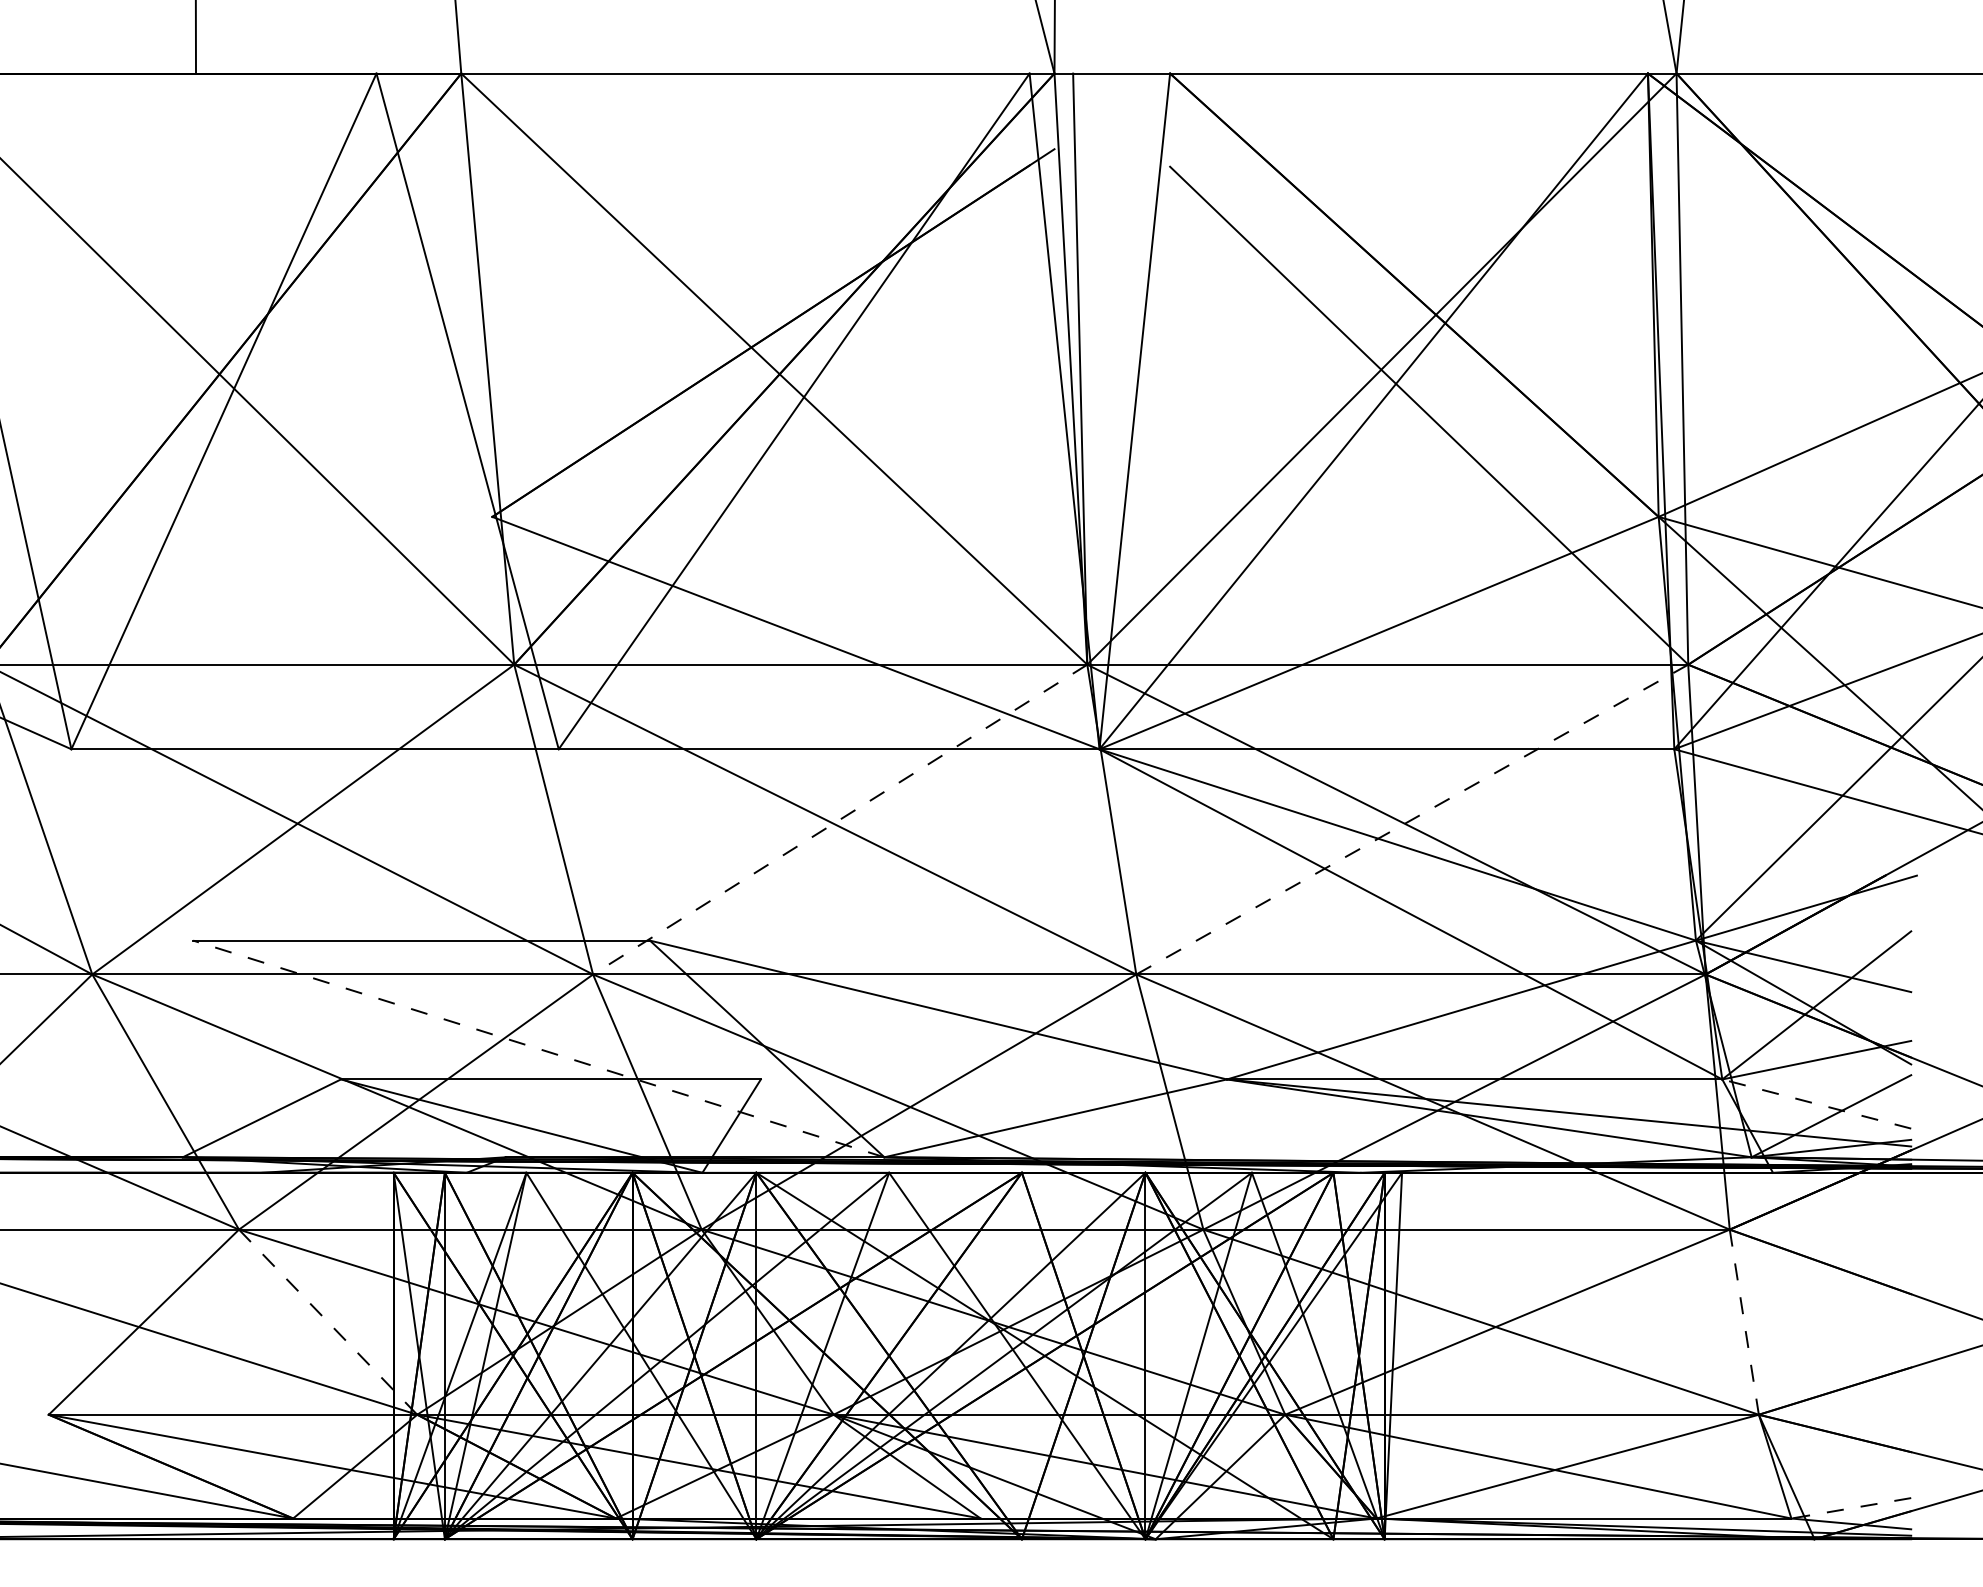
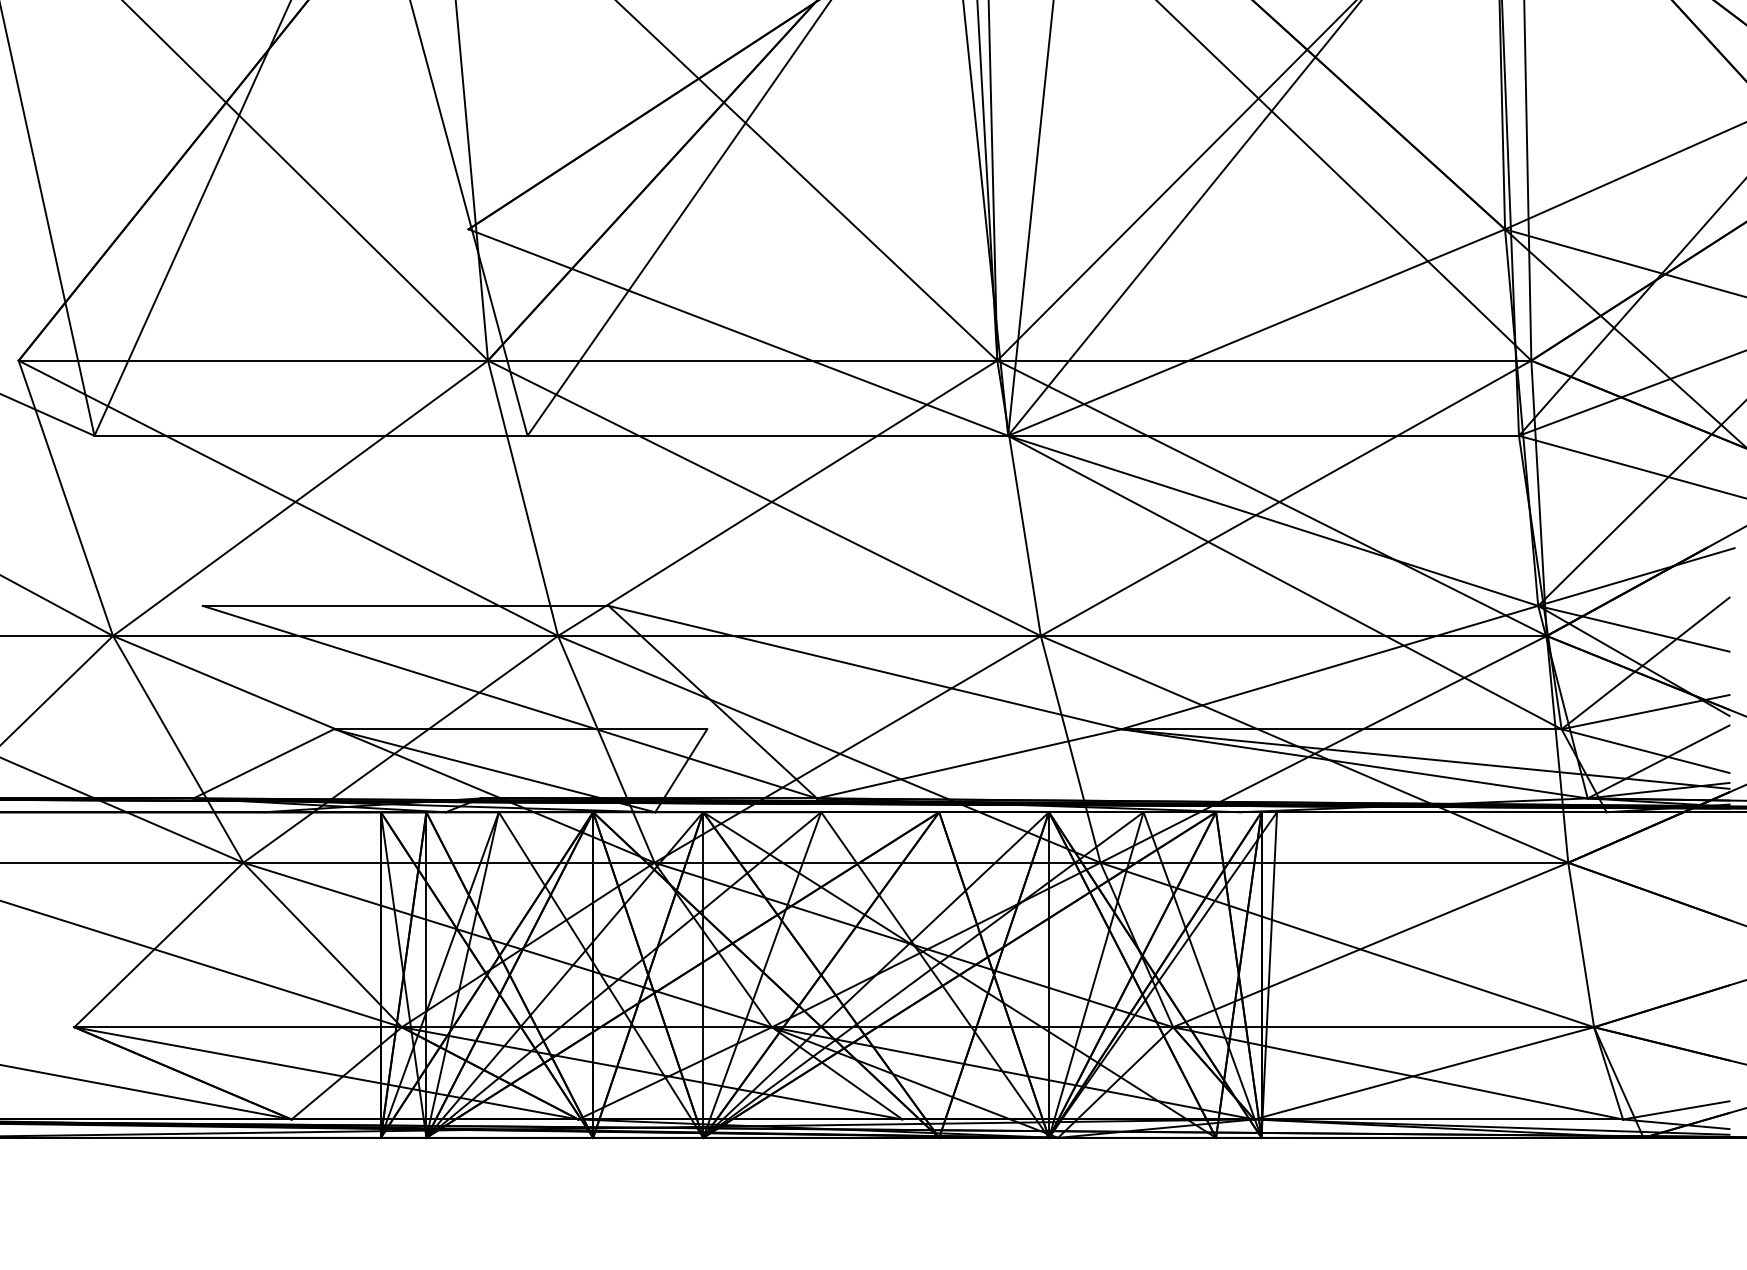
line: (840, 819) -> (777, 498), dashed -> solid
line: (1411, 819) -> (1285, 498), dashed -> solid
line: (538, 1048) -> (509, 701), dashed -> solid
line: (1816, 1104) -> (1645, 751), dashed -> solid
line: (328, 1322) -> (322, 945), dashed -> solid
line: (1744, 1322) -> (1581, 945), dashed -> solid
line: (1851, 1508) -> (1676, 1110), dashed -> solid

